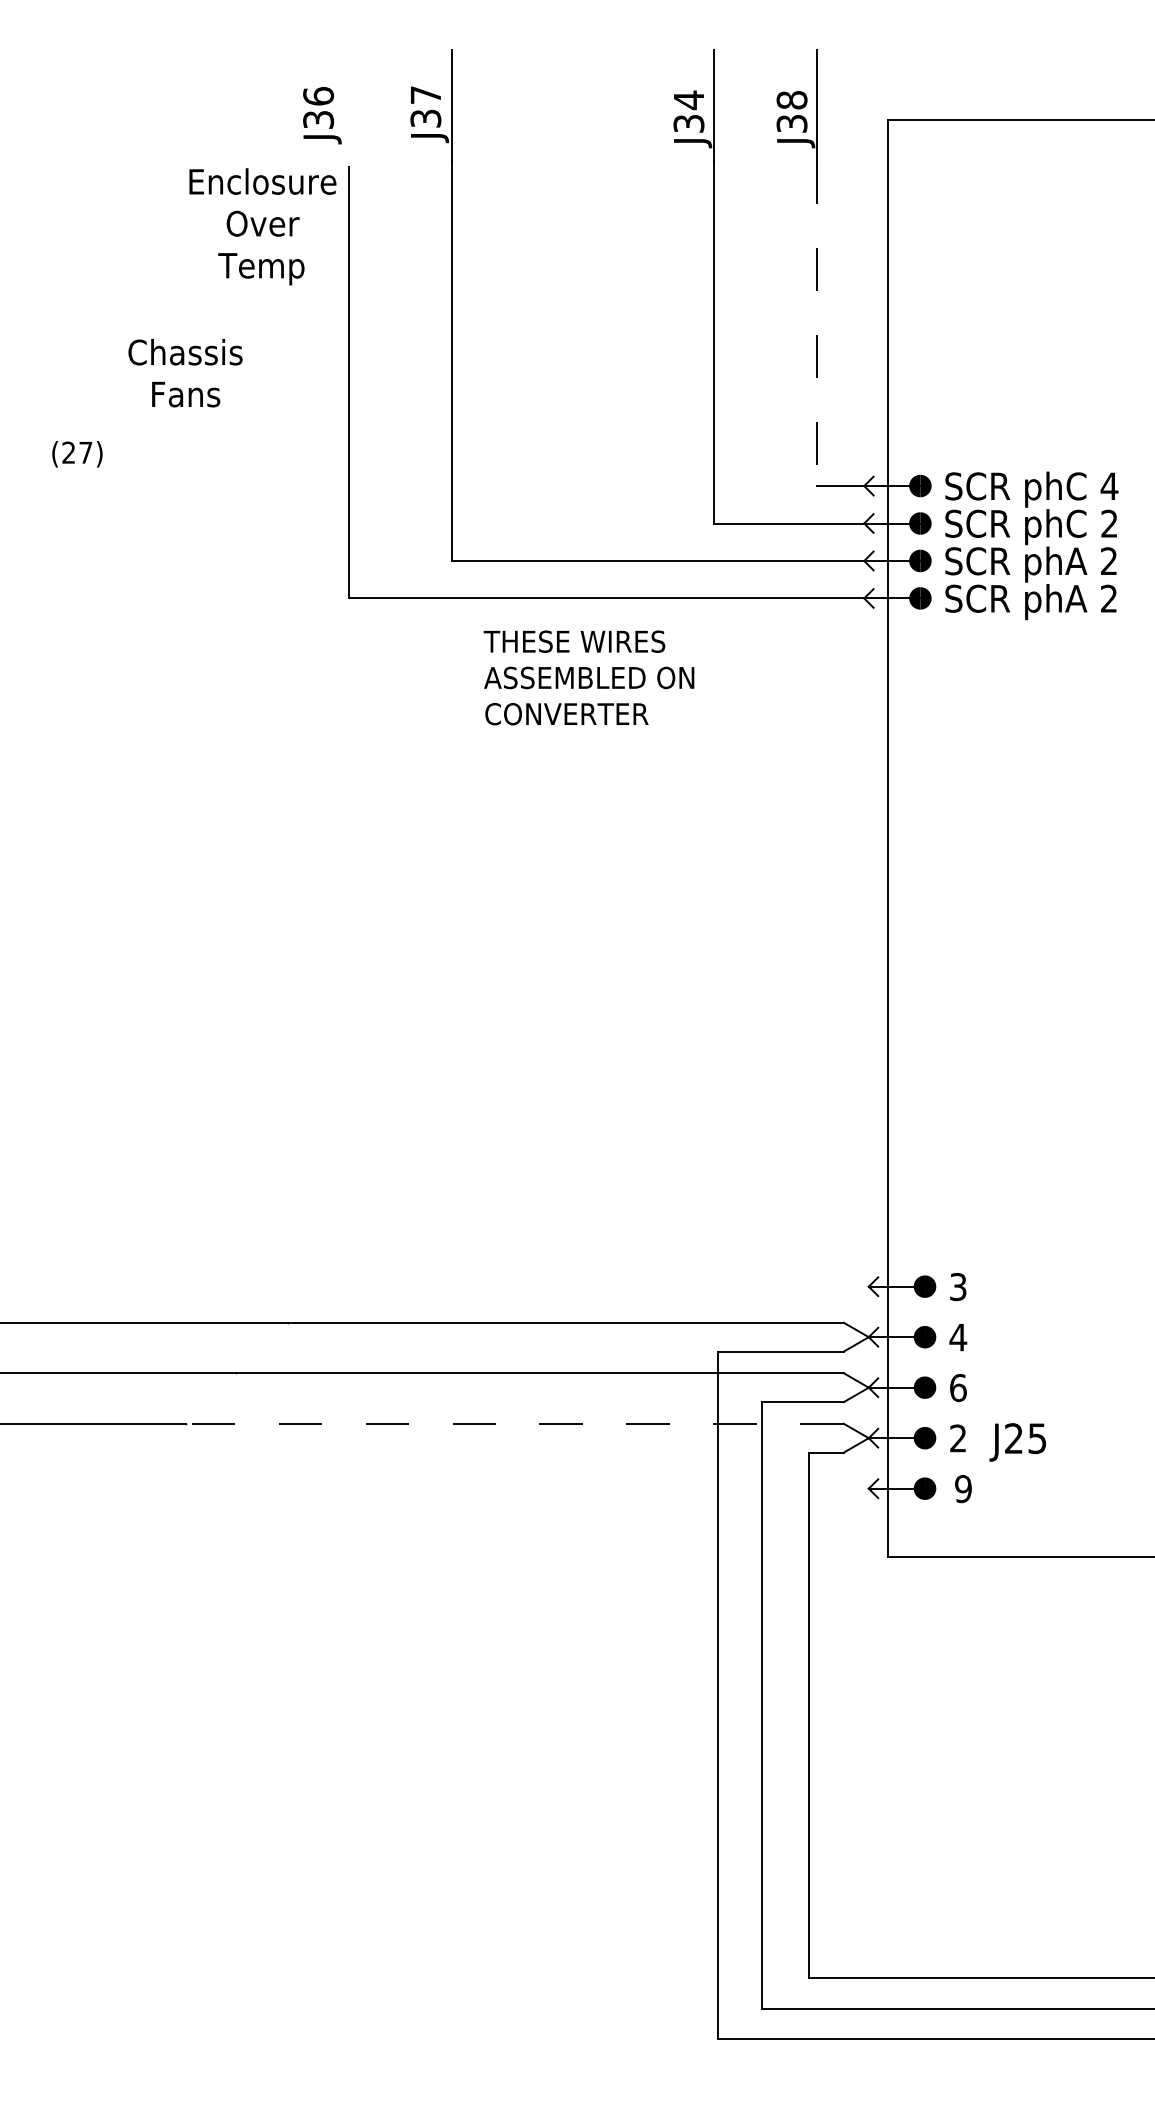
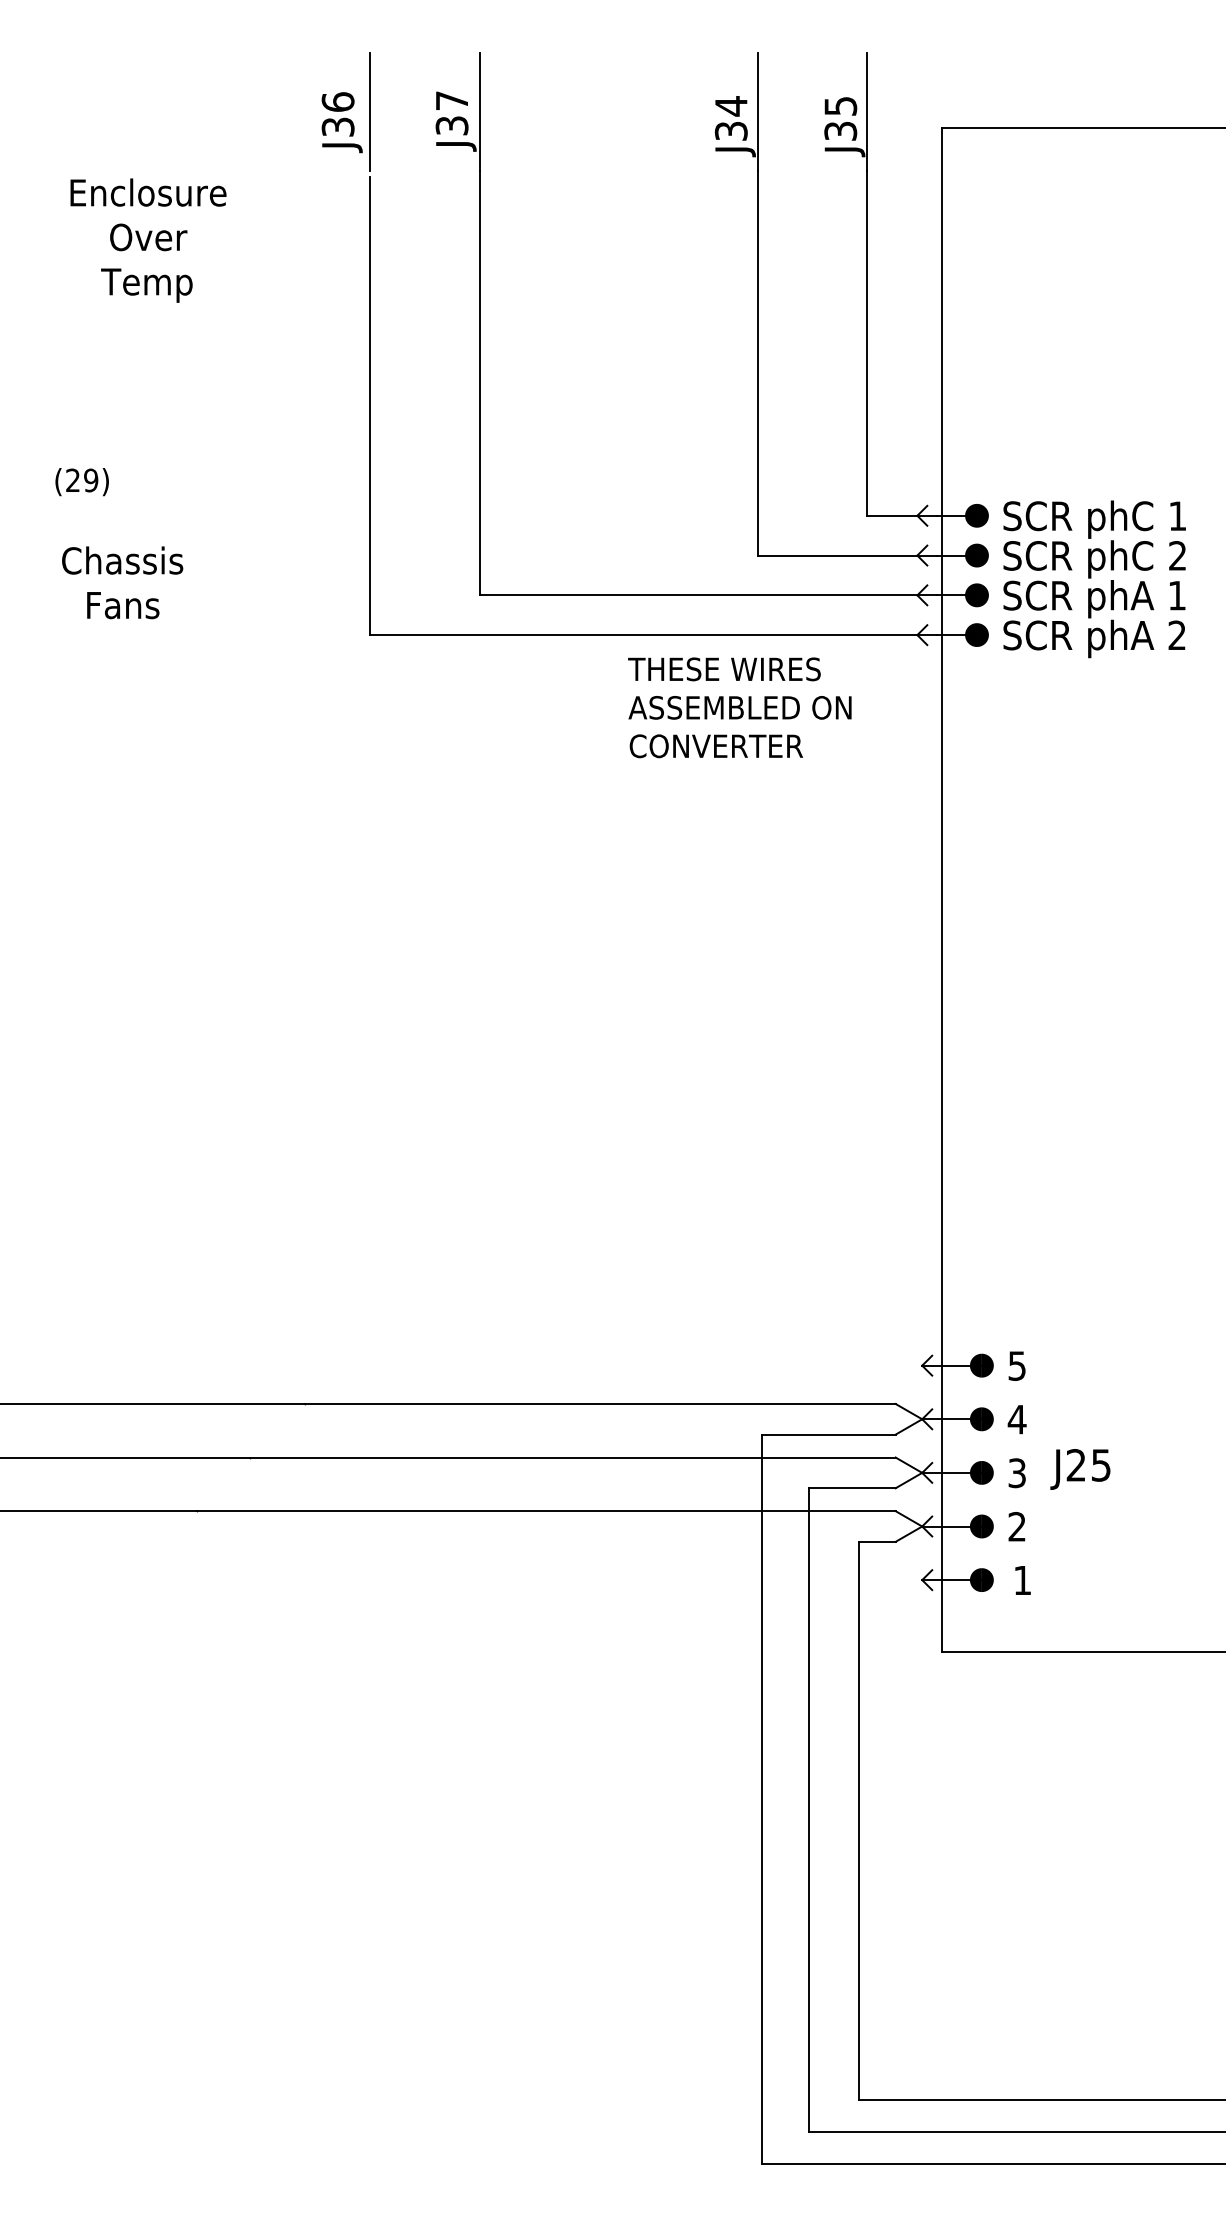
text: (791, 100) -> (840, 106), J38 -> J35
line: (348, 105) -> (369, 111), added
text: (262, 226) -> (148, 240), moved
line: (816, 323) -> (866, 343), dashed -> solid
text: (185, 373) -> (122, 583), moved
text: (85, 452) -> (90, 480), (27) -> (29)
text: (1109, 485) -> (1177, 515), 4 -> 1
text: (1108, 560) -> (1176, 594), 2 -> 1
text: (588, 677) -> (739, 707), moved
text: (958, 1286) -> (1017, 1365), 3 -> 5
text: (958, 1388) -> (1017, 1473), 6 -> 3
line: (514, 1423) -> (546, 1510), dashed -> solid
text: (1017, 1442) -> (1080, 1469), moved
text: (963, 1489) -> (1022, 1580), 9 -> 1

